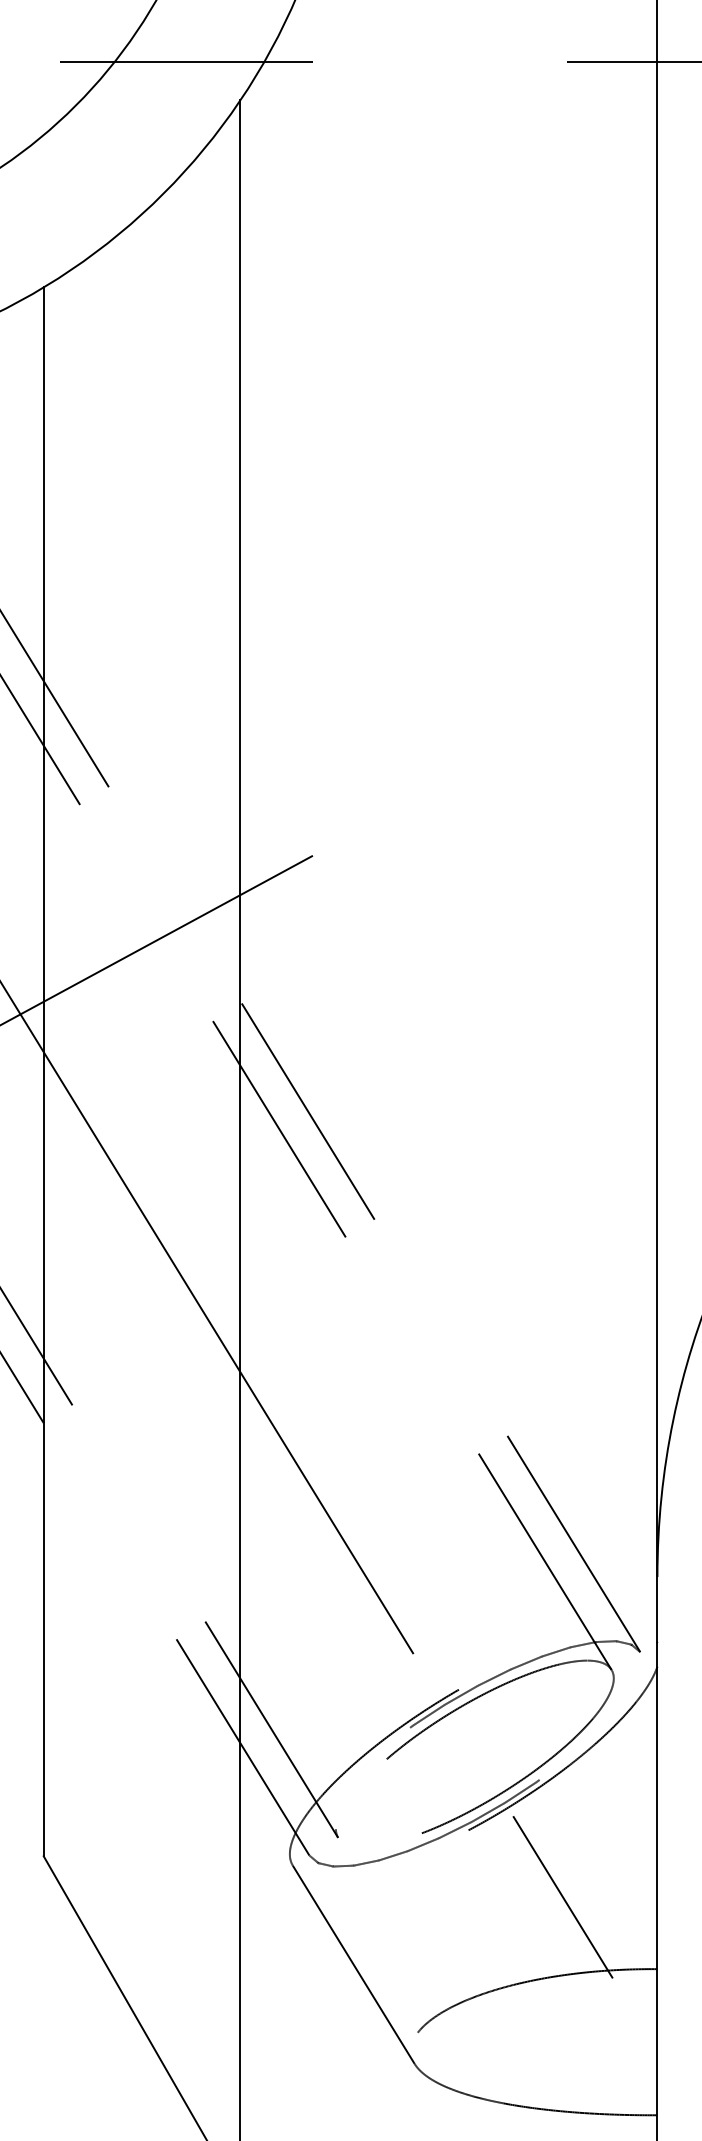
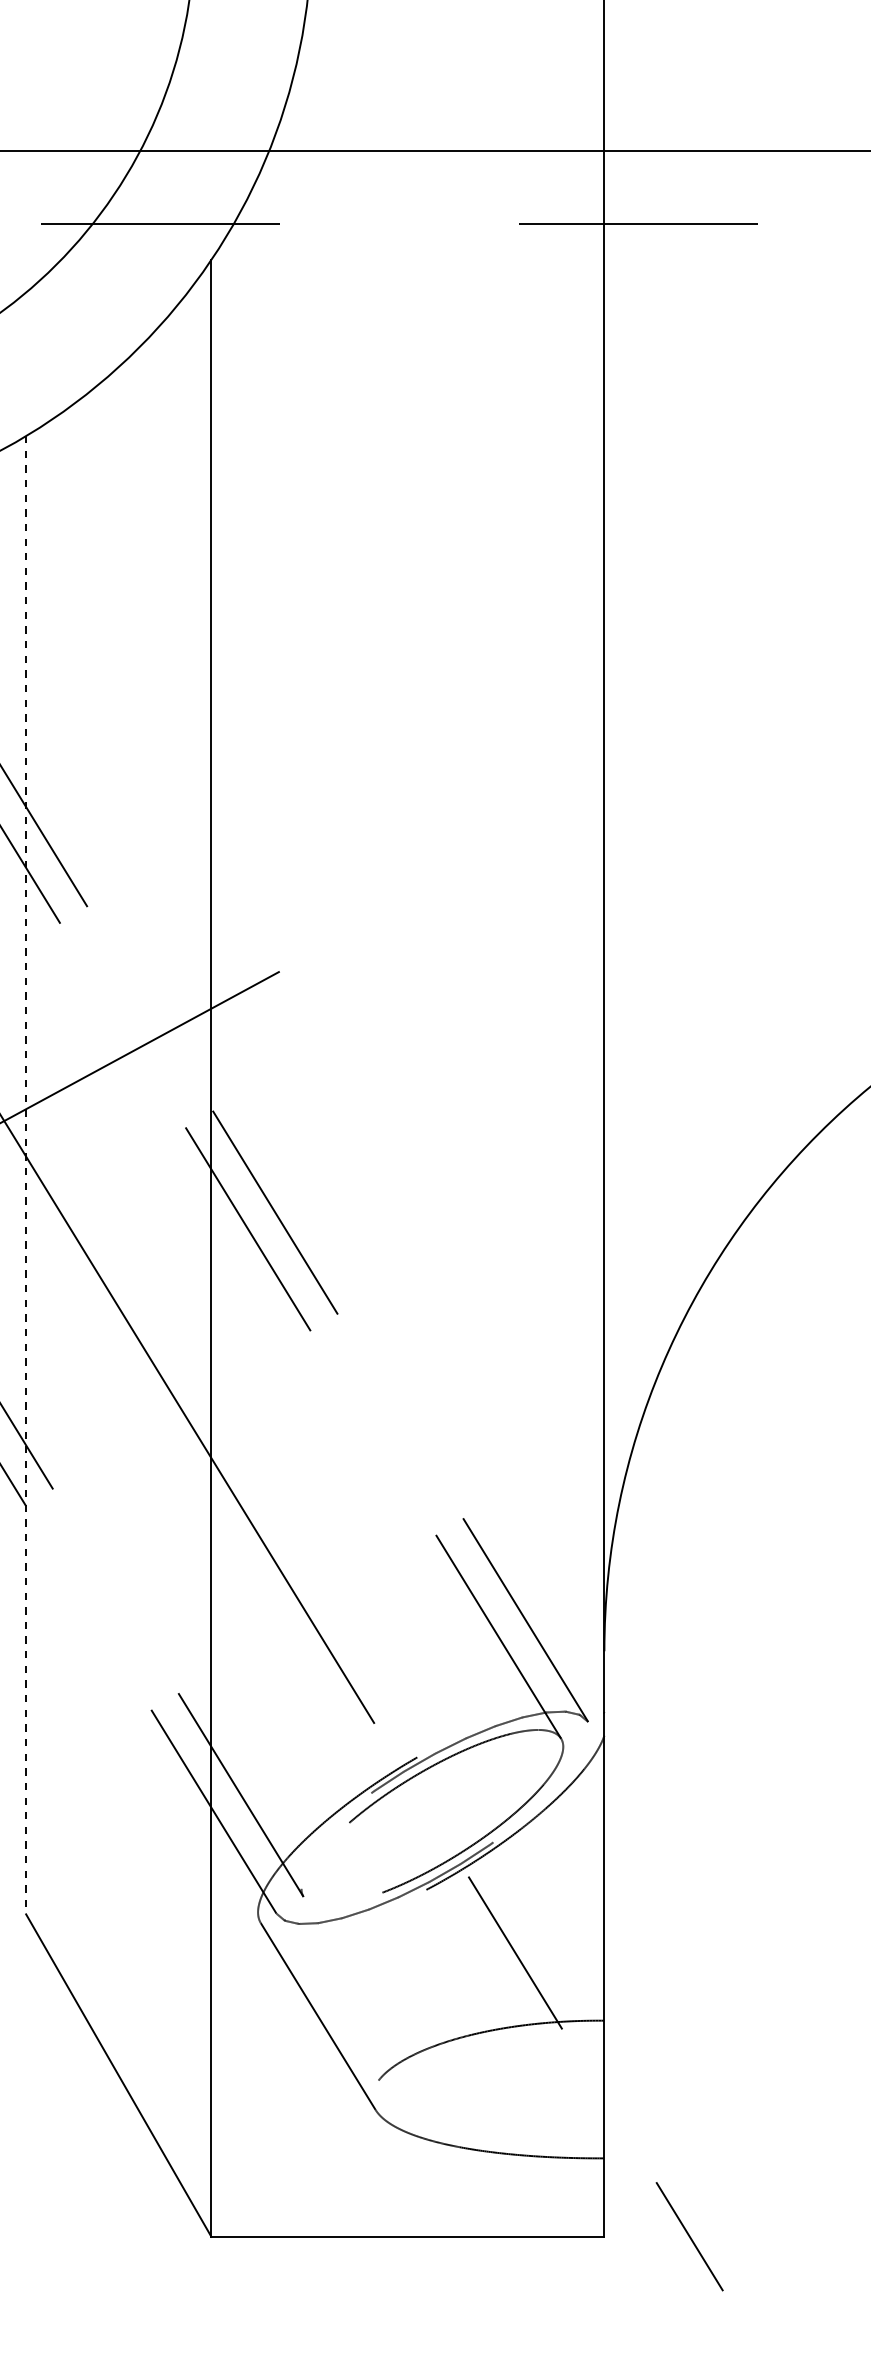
line: (44, 1072) -> (26, 1175), solid -> dashed

